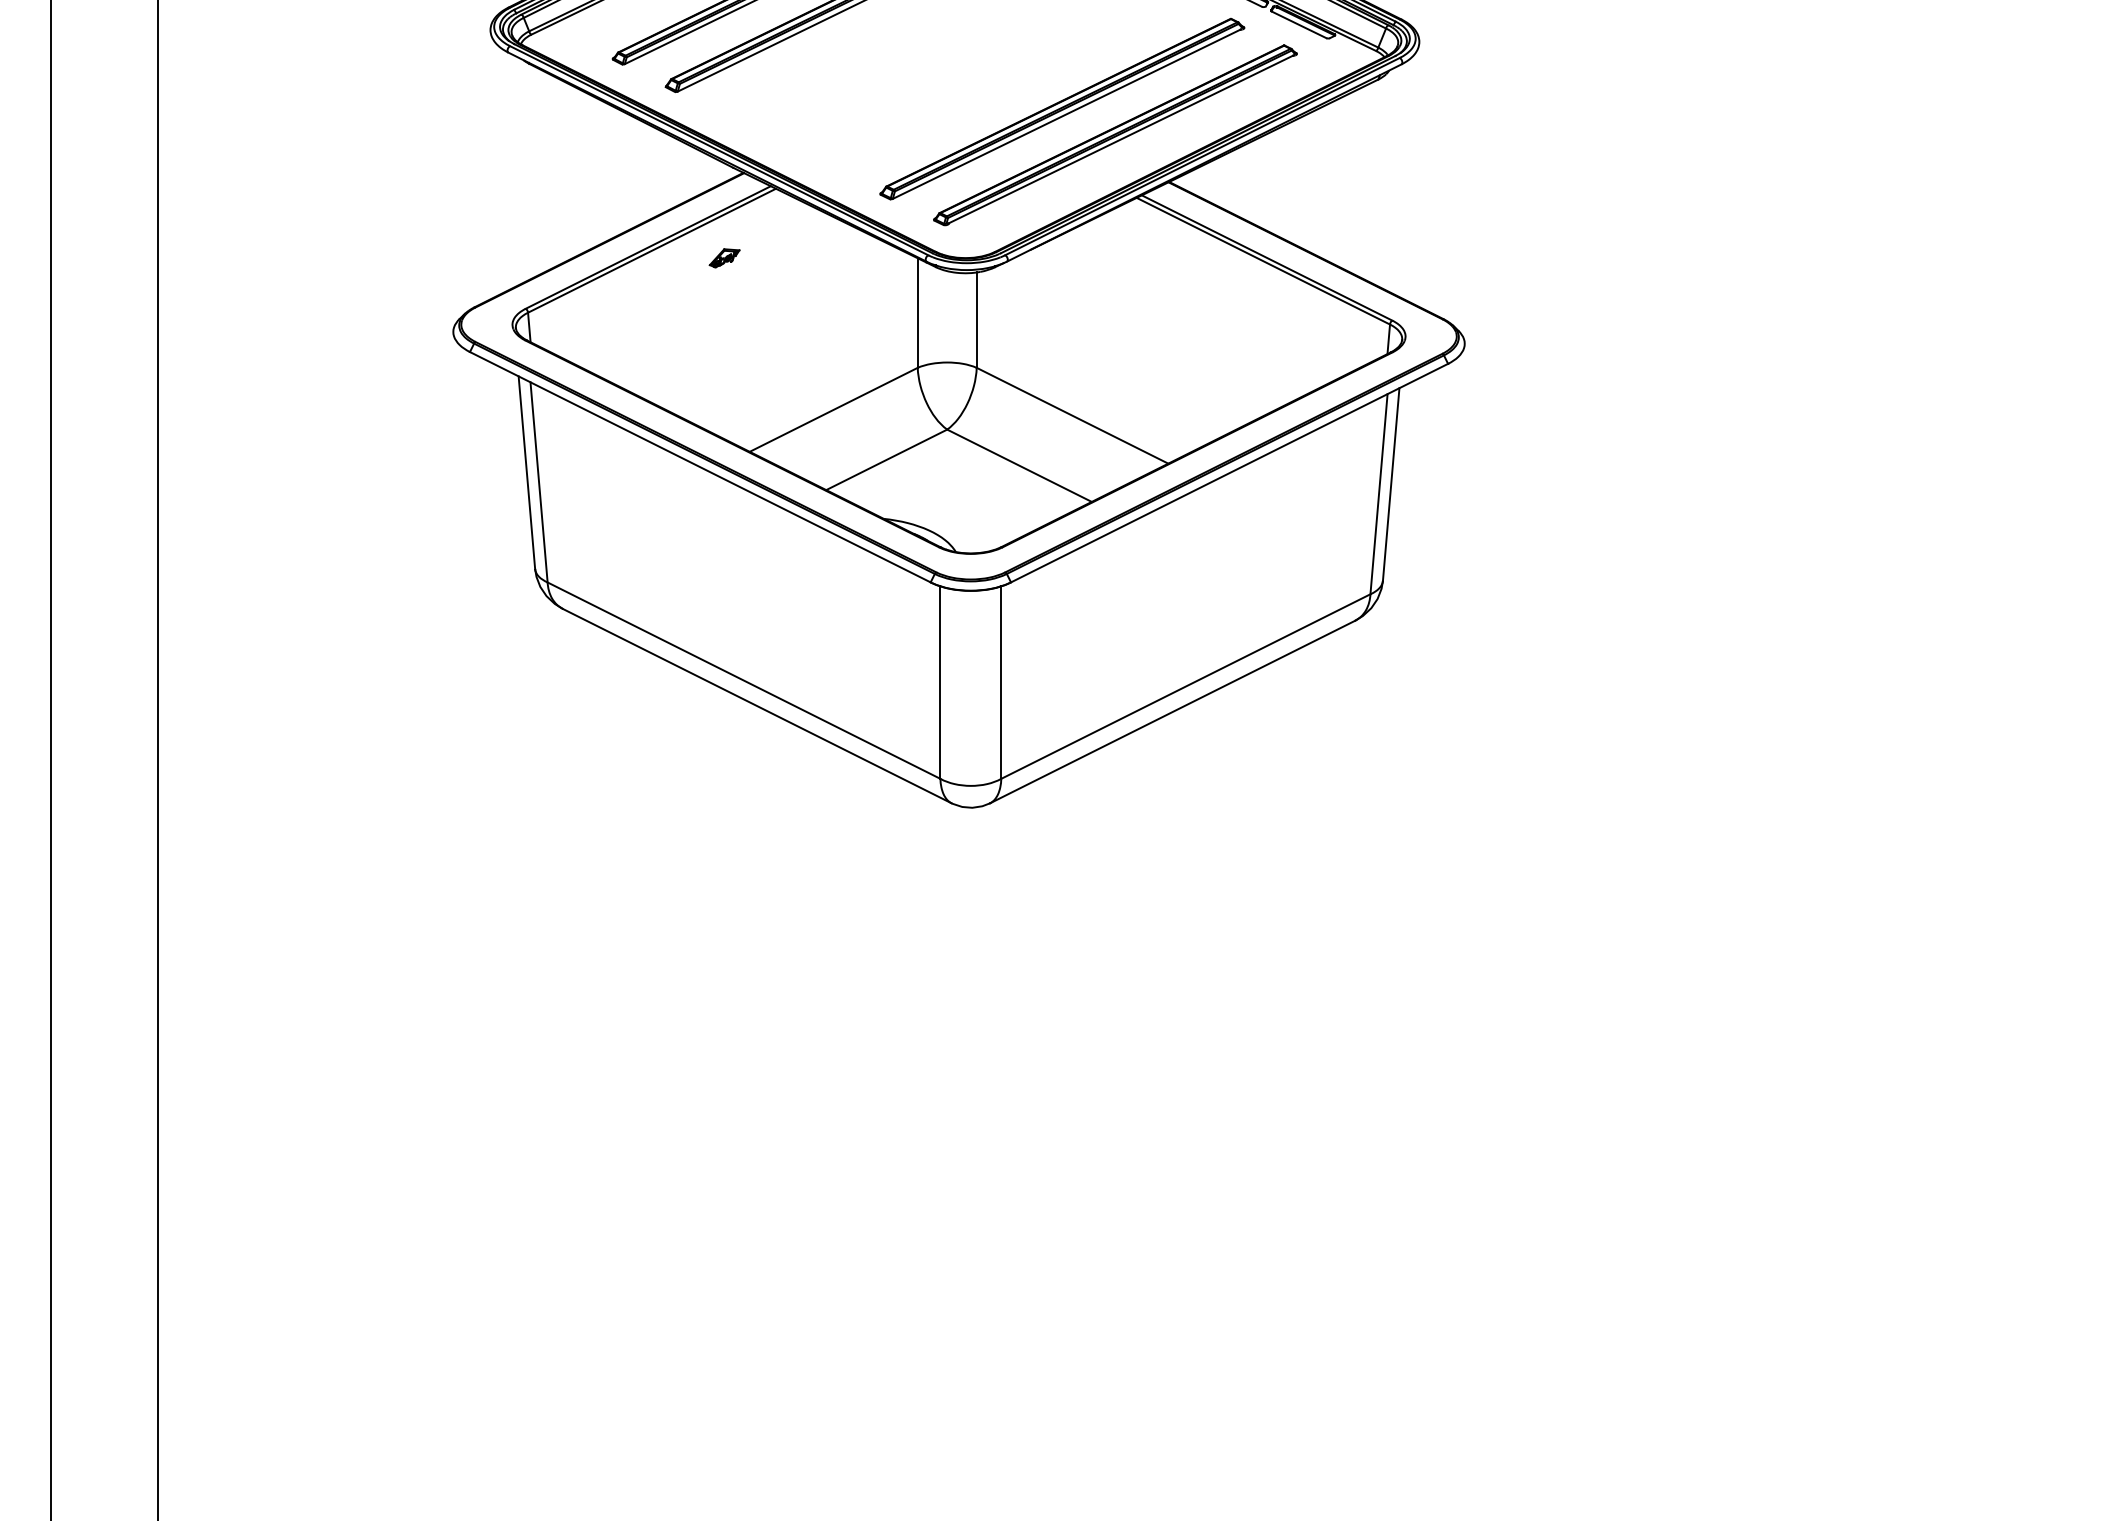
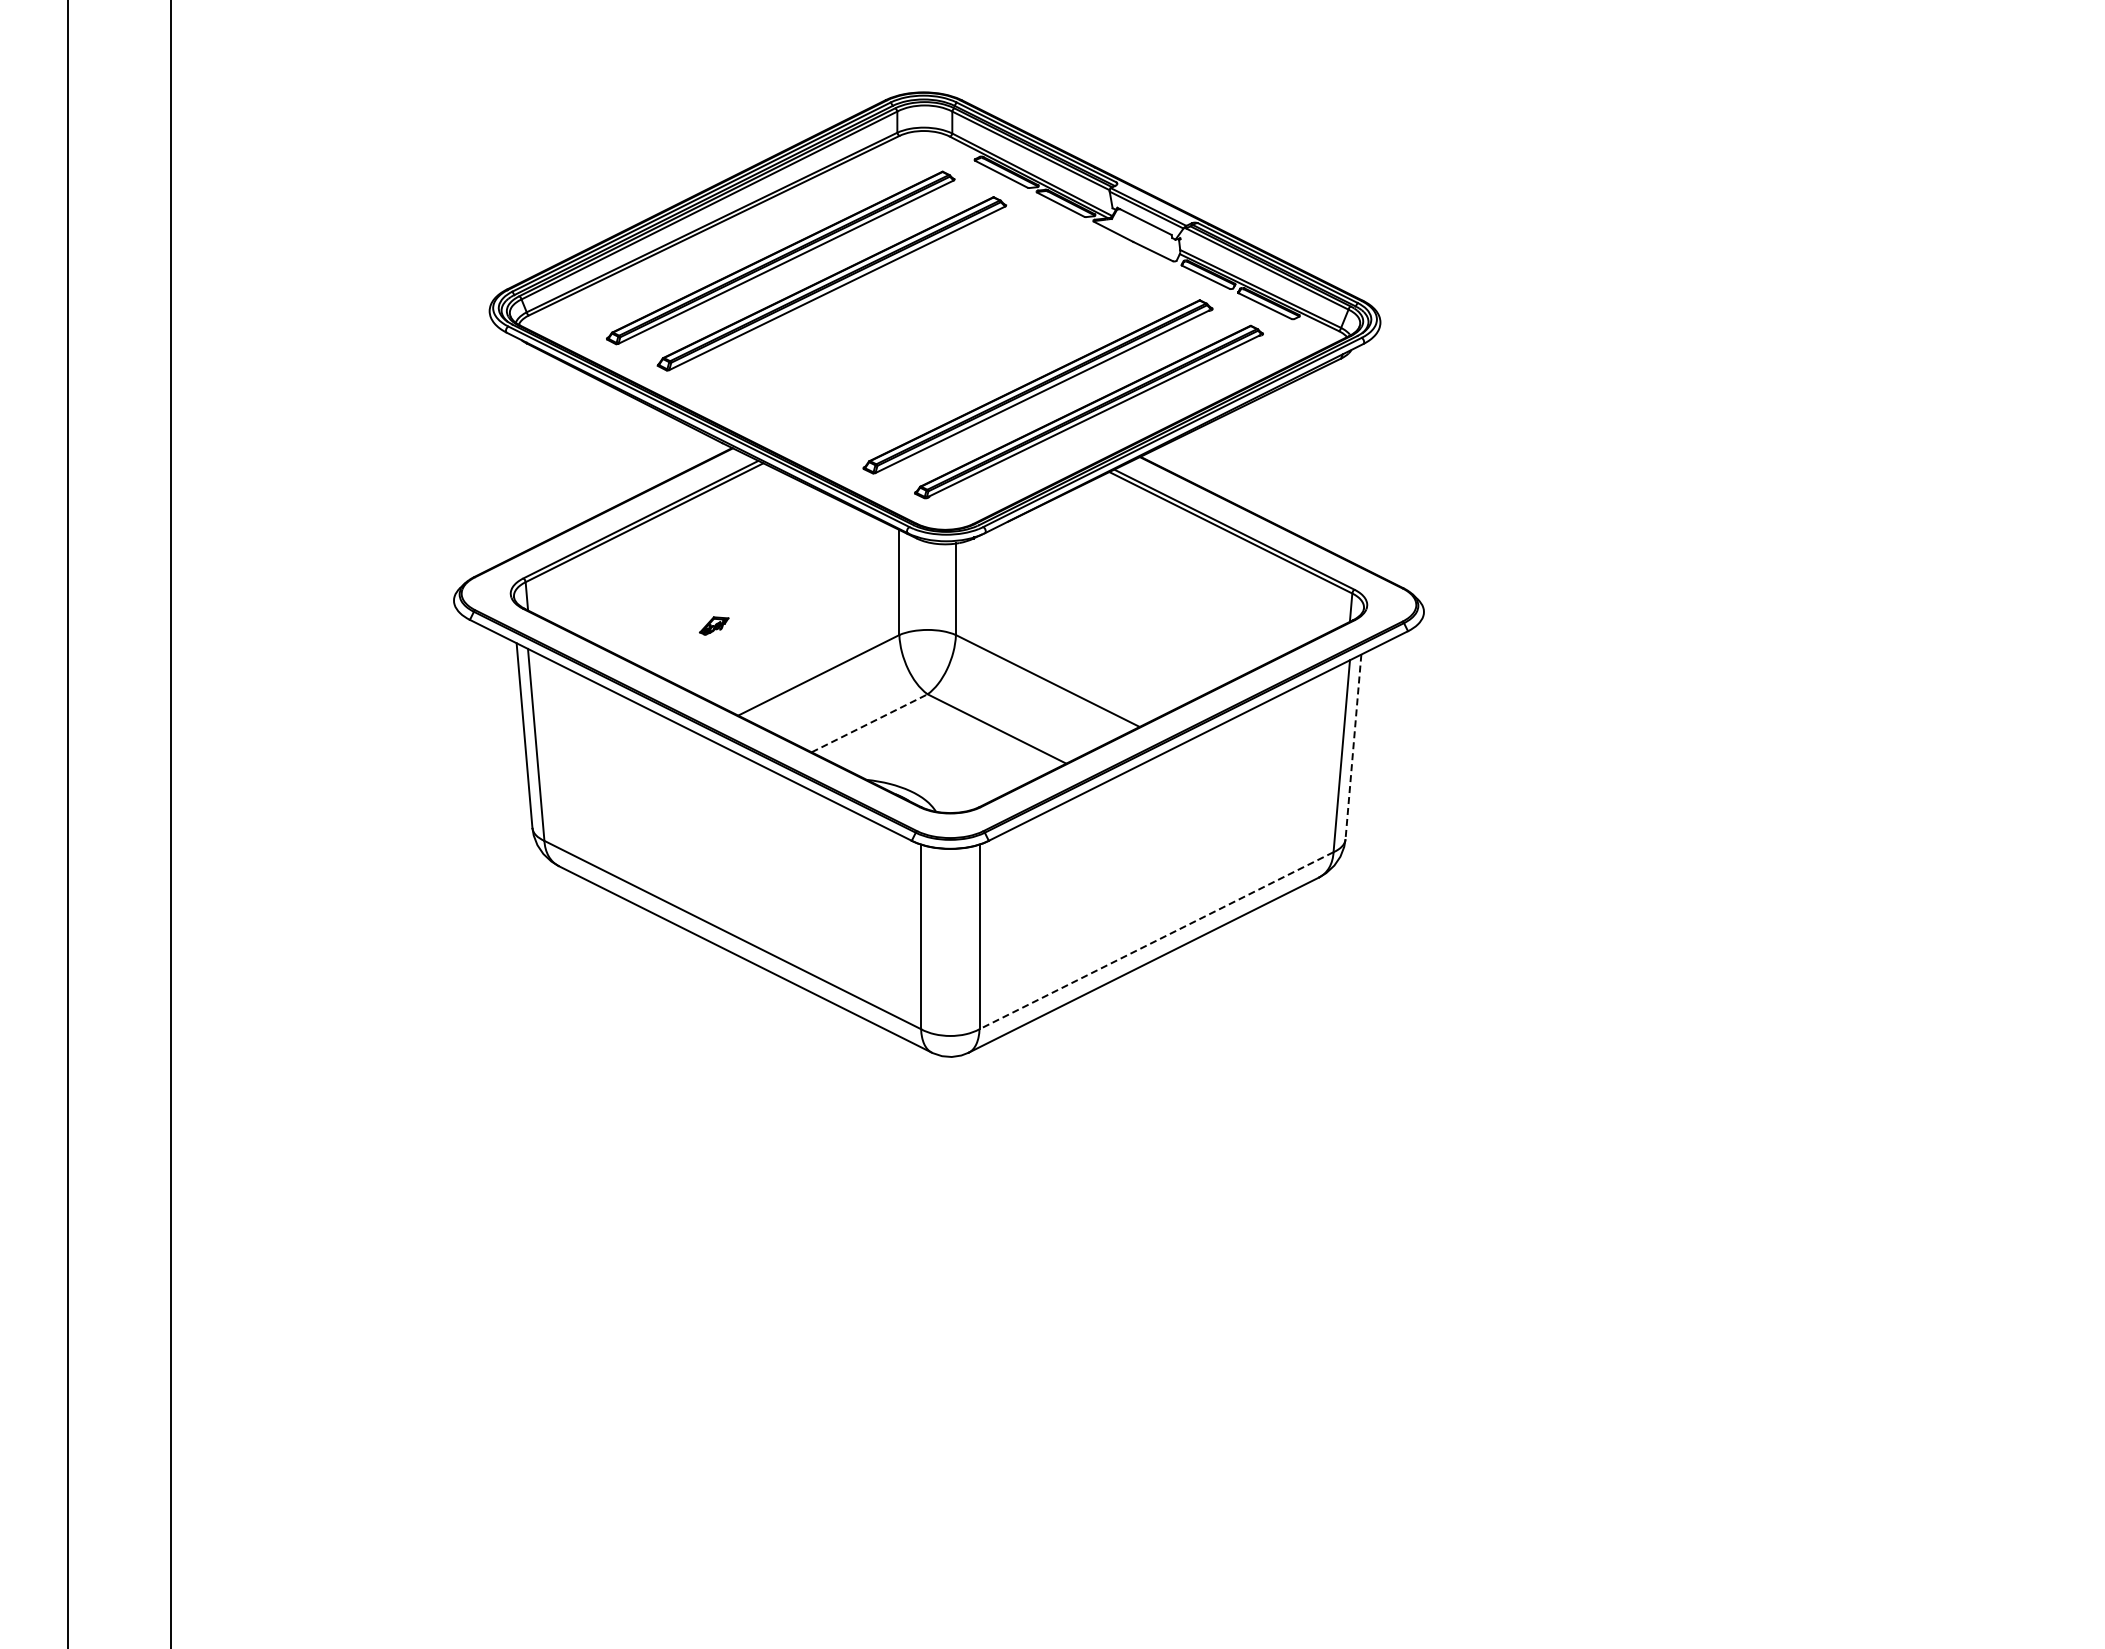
part: (724, 257) -> (714, 625), moved
line: (886, 460) -> (869, 723), solid -> dashed
line: (1391, 484) -> (1353, 746), solid -> dashed
line: (1185, 686) -> (1156, 940), solid -> dashed

